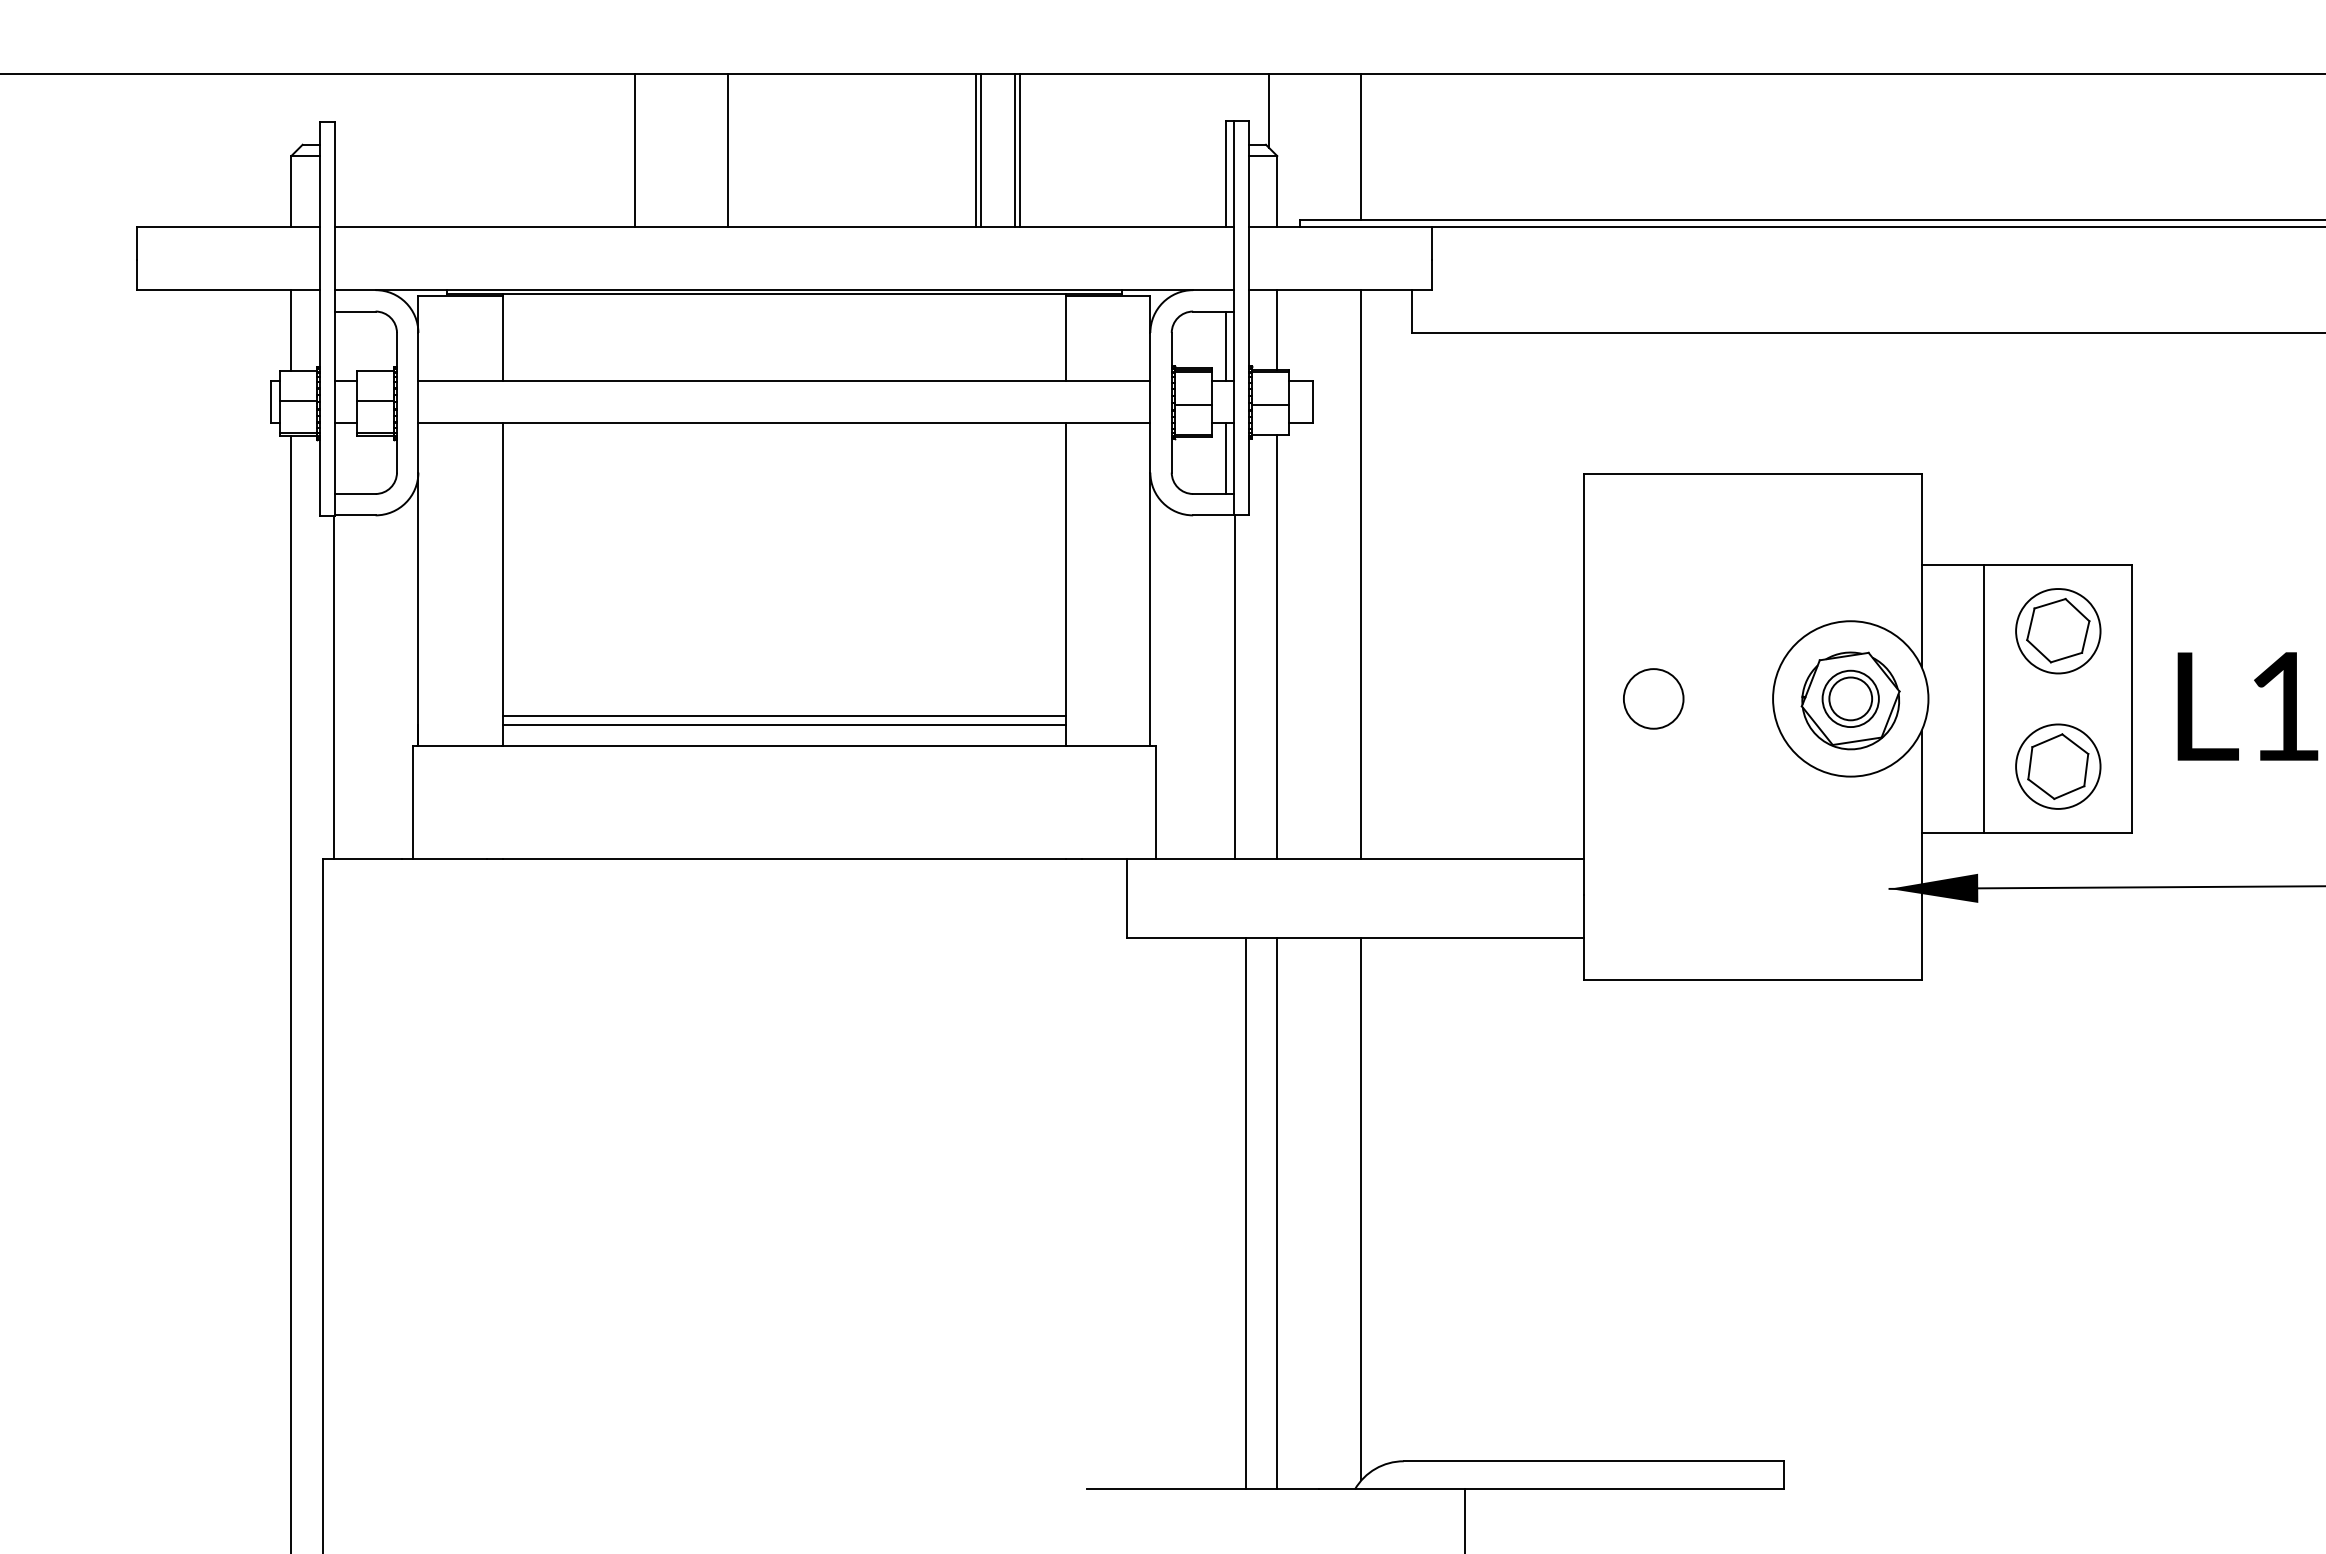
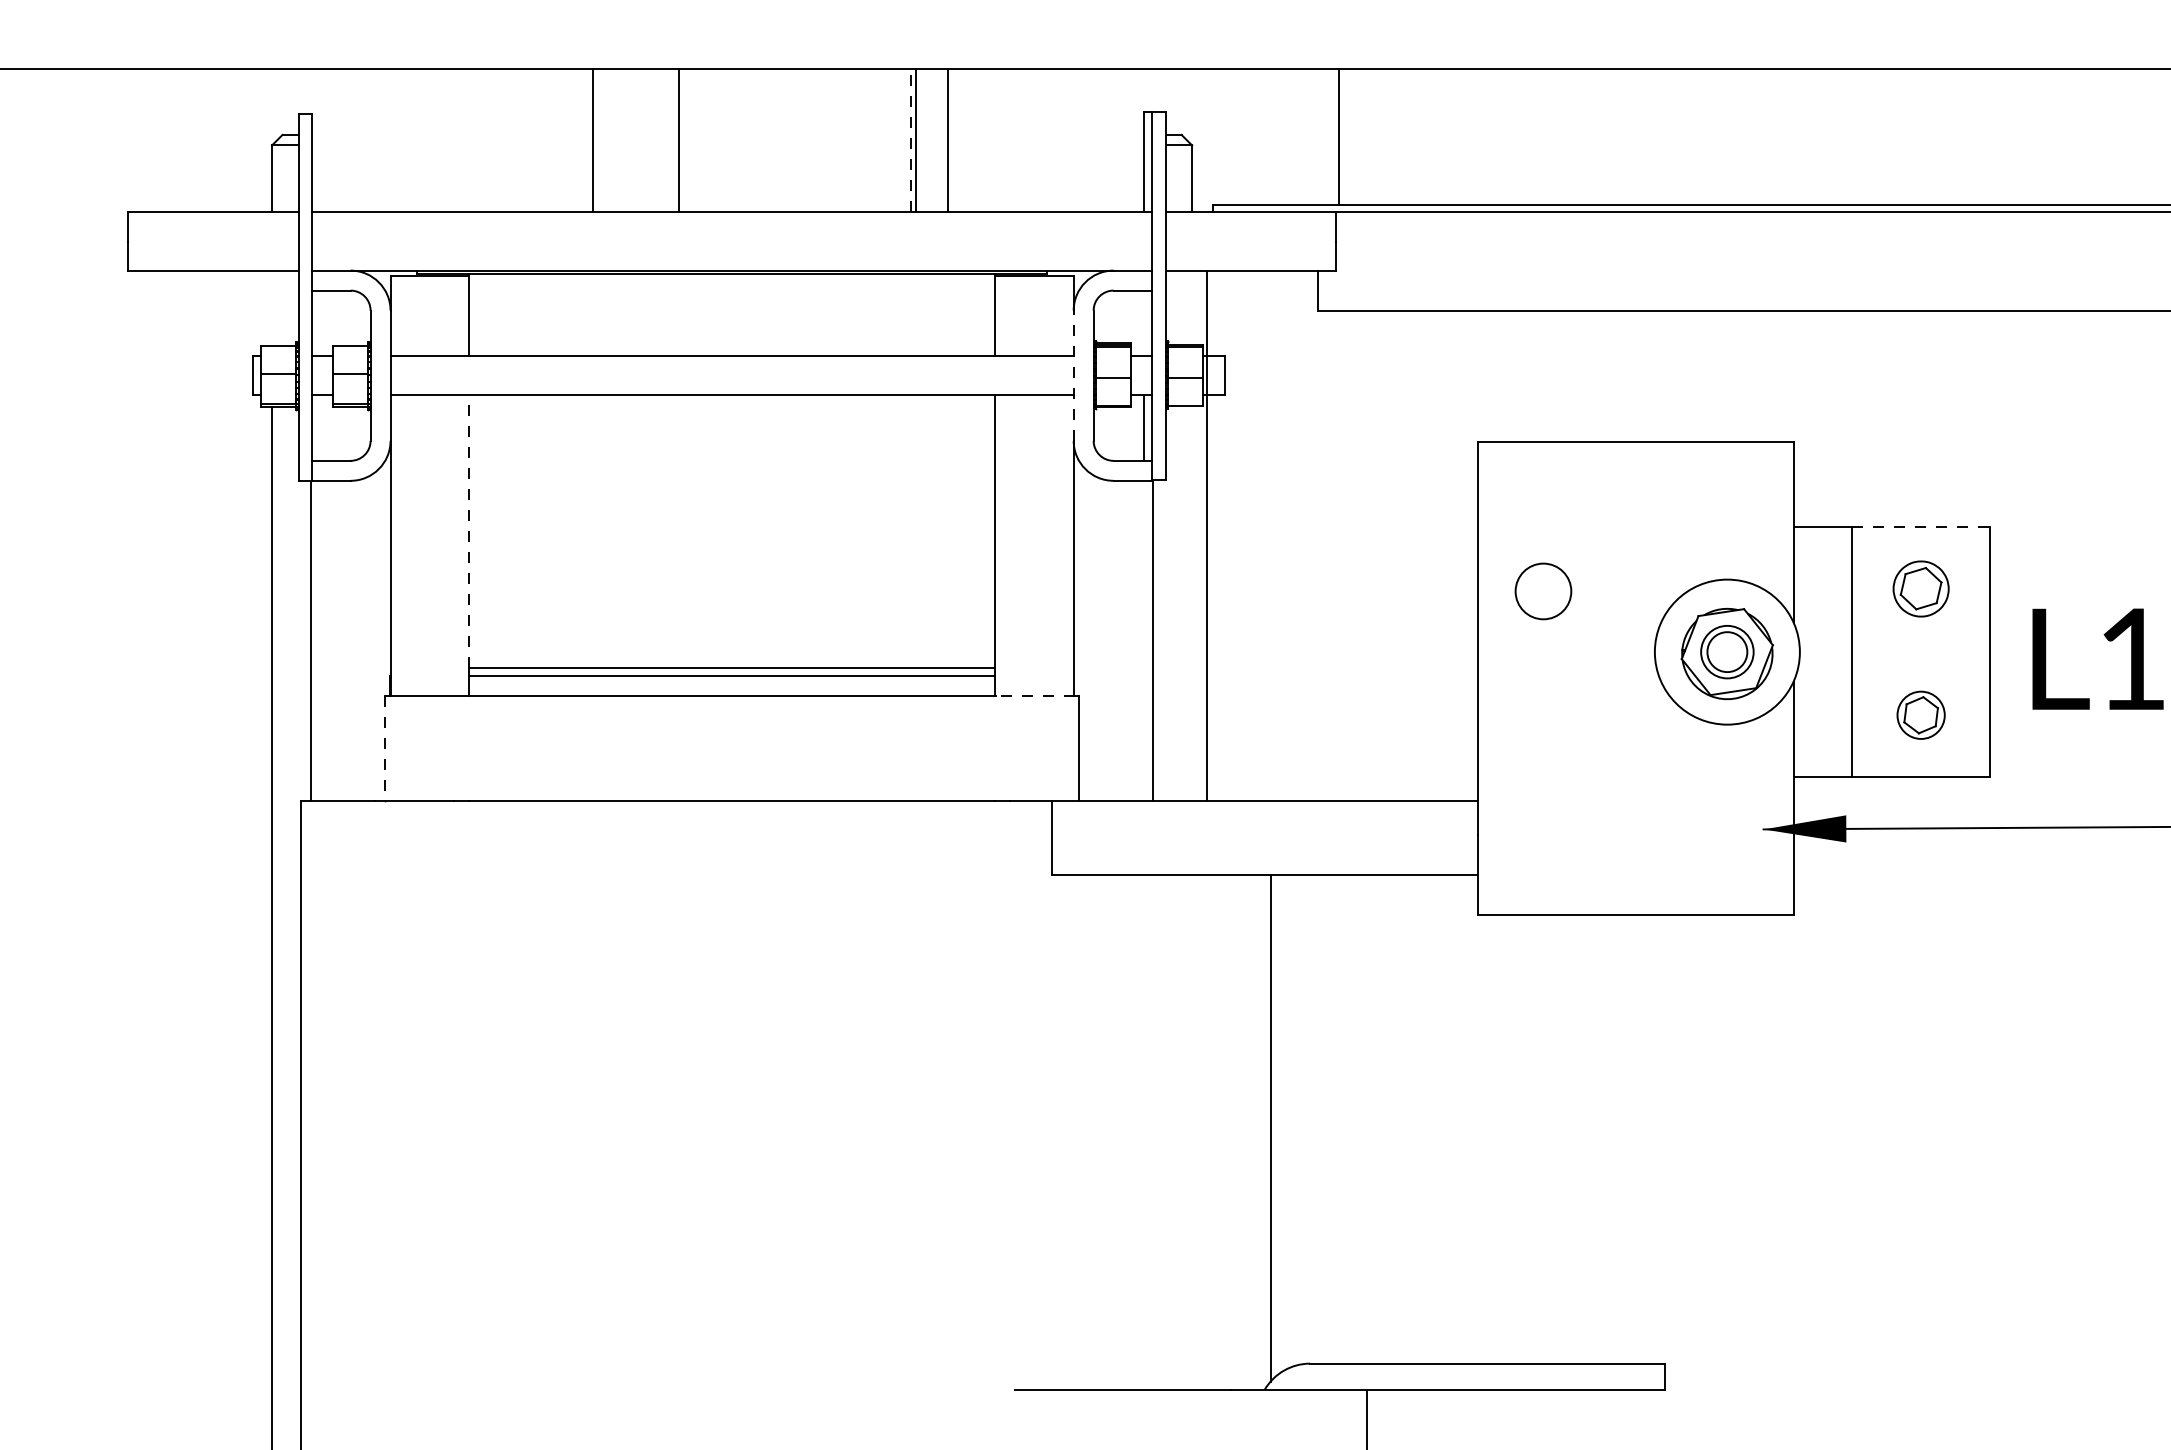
line: (1268, 110) -> (1183, 102), removed
line: (1361, 146) -> (1338, 136), moved
line: (976, 150) -> (911, 140), solid -> dashed
line: (1020, 150) -> (952, 140), removed
line: (1277, 329) -> (1192, 307), removed
line: (291, 330) -> (272, 308), removed
line: (1225, 346) -> (1143, 323), removed
line: (1150, 402) -> (1073, 375), solid -> dashed
line: (2058, 564) -> (1921, 526), solid -> dashed
line: (502, 569) -> (469, 531), solid -> dashed
line: (1361, 574) -> (1207, 536), moved
part: (2058, 631) -> (1921, 589), size x0.7
line: (1277, 646) -> (1192, 603), removed
circle: (1653, 698) -> (1543, 591), moved
line: (1109, 746) -> (1035, 696), solid -> dashed
part: (2058, 766) -> (1921, 715), size x0.6
line: (412, 803) -> (385, 749), solid -> dashed
line: (1246, 1213) -> (1163, 1132), removed
line: (1277, 1213) -> (1192, 1132), removed

